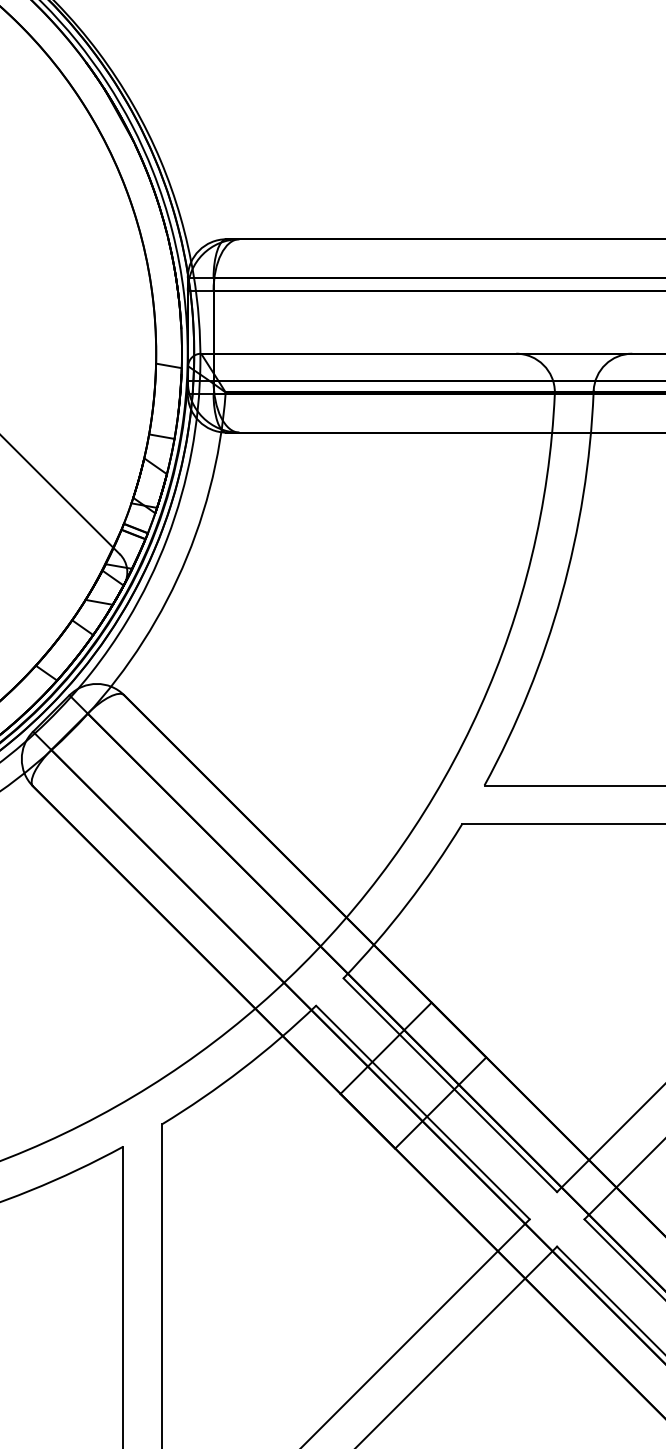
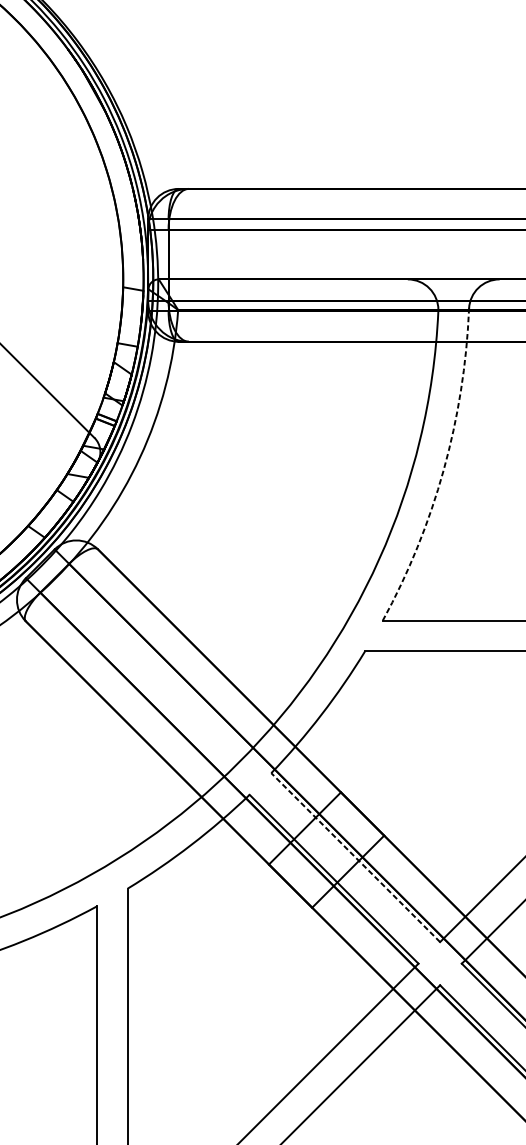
arc: (561, 595) -> (443, 470), solid -> dashed
line: (449, 1084) -> (355, 857), solid -> dashed

